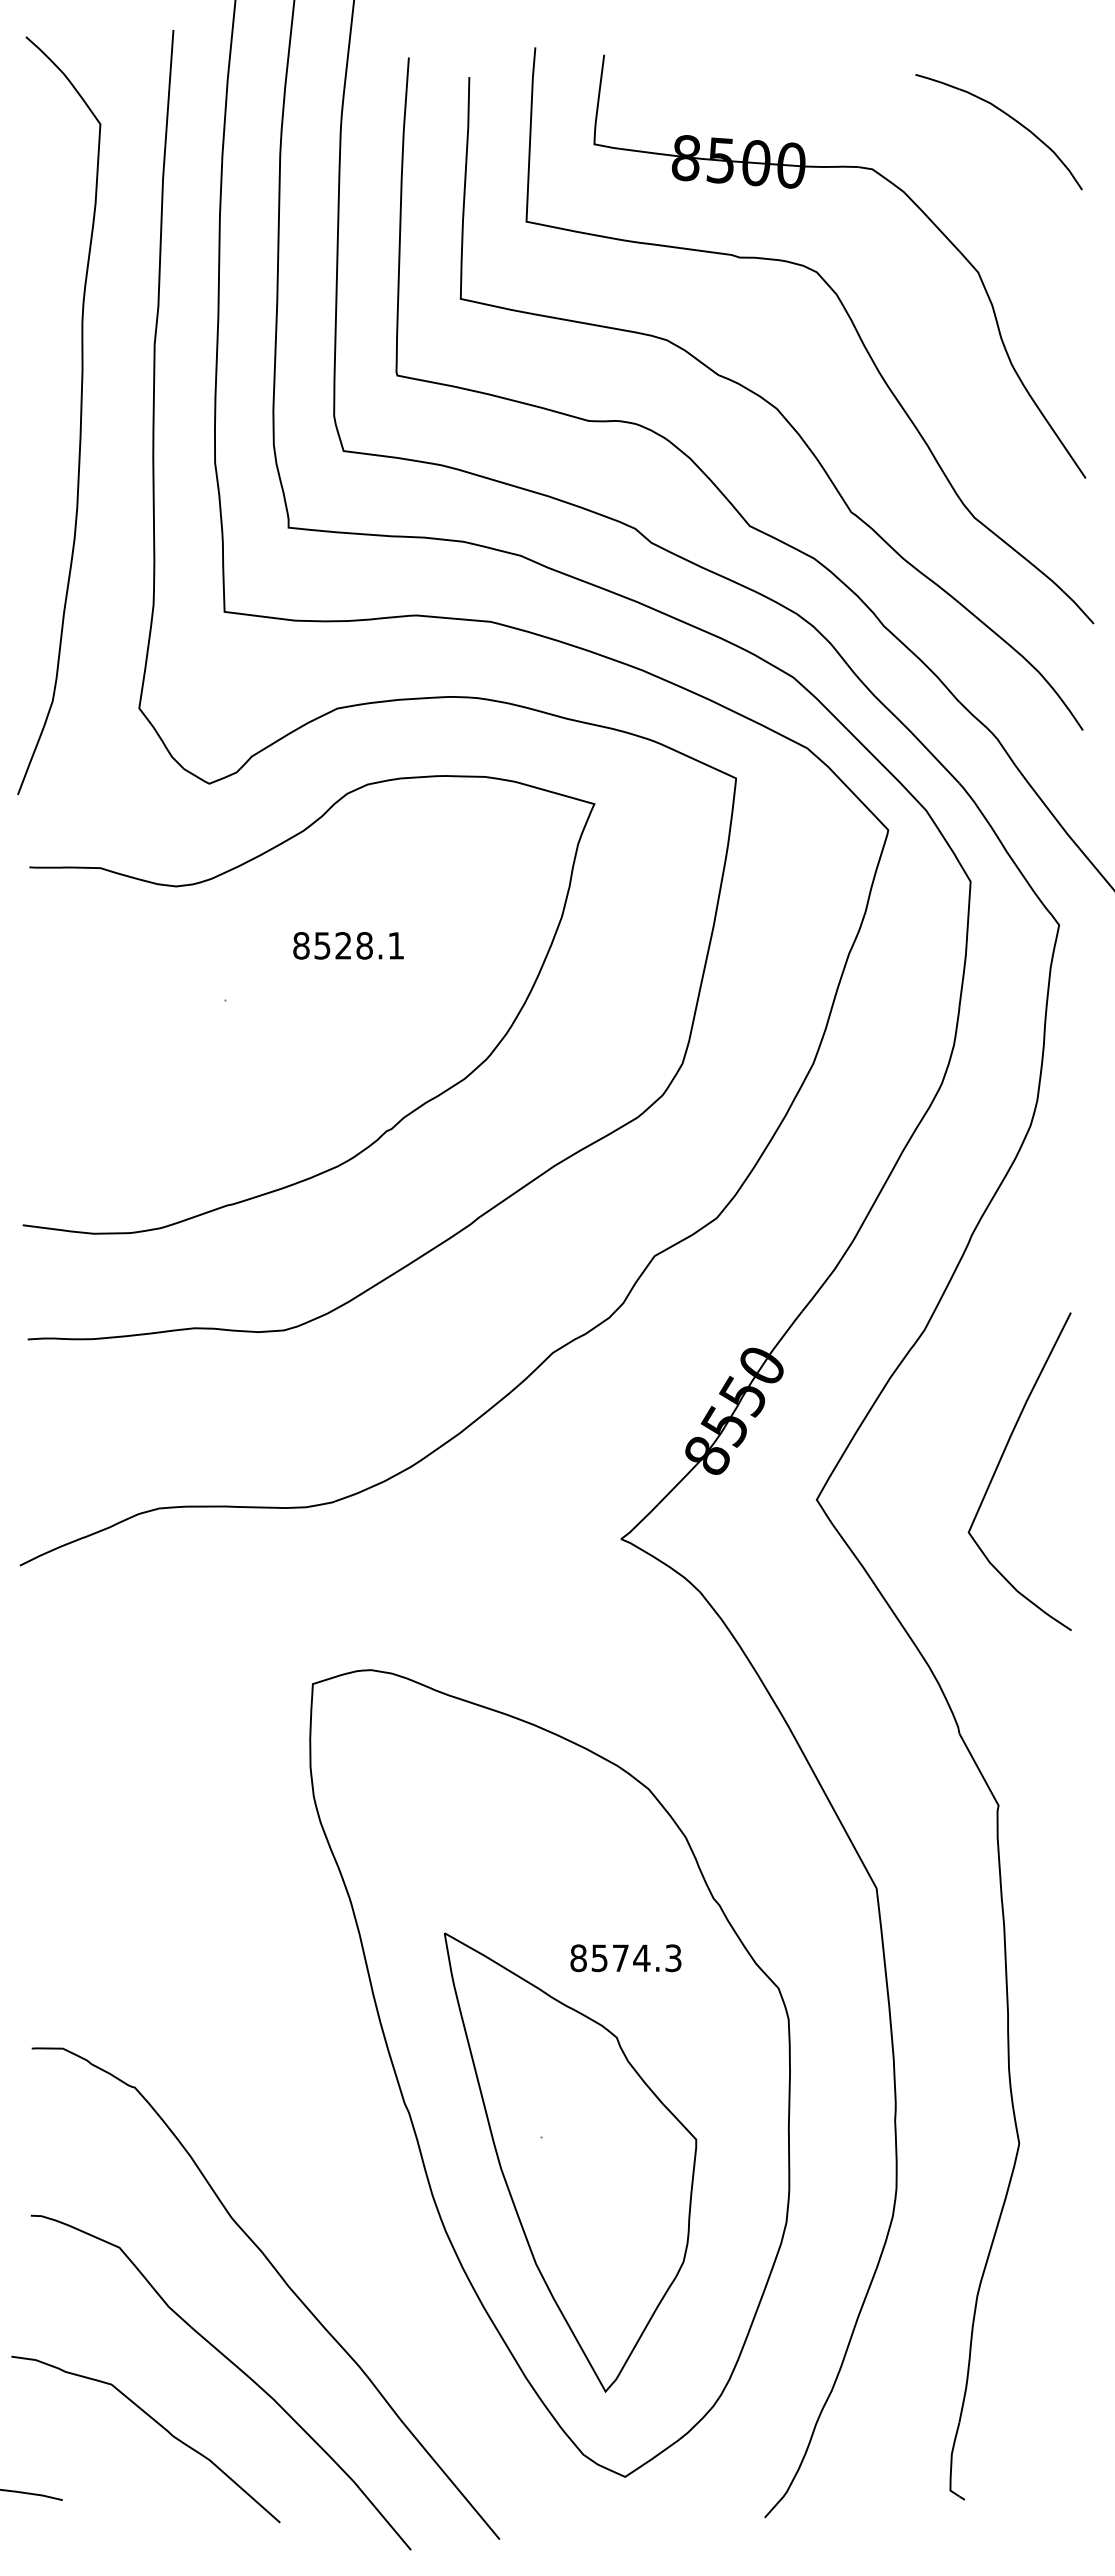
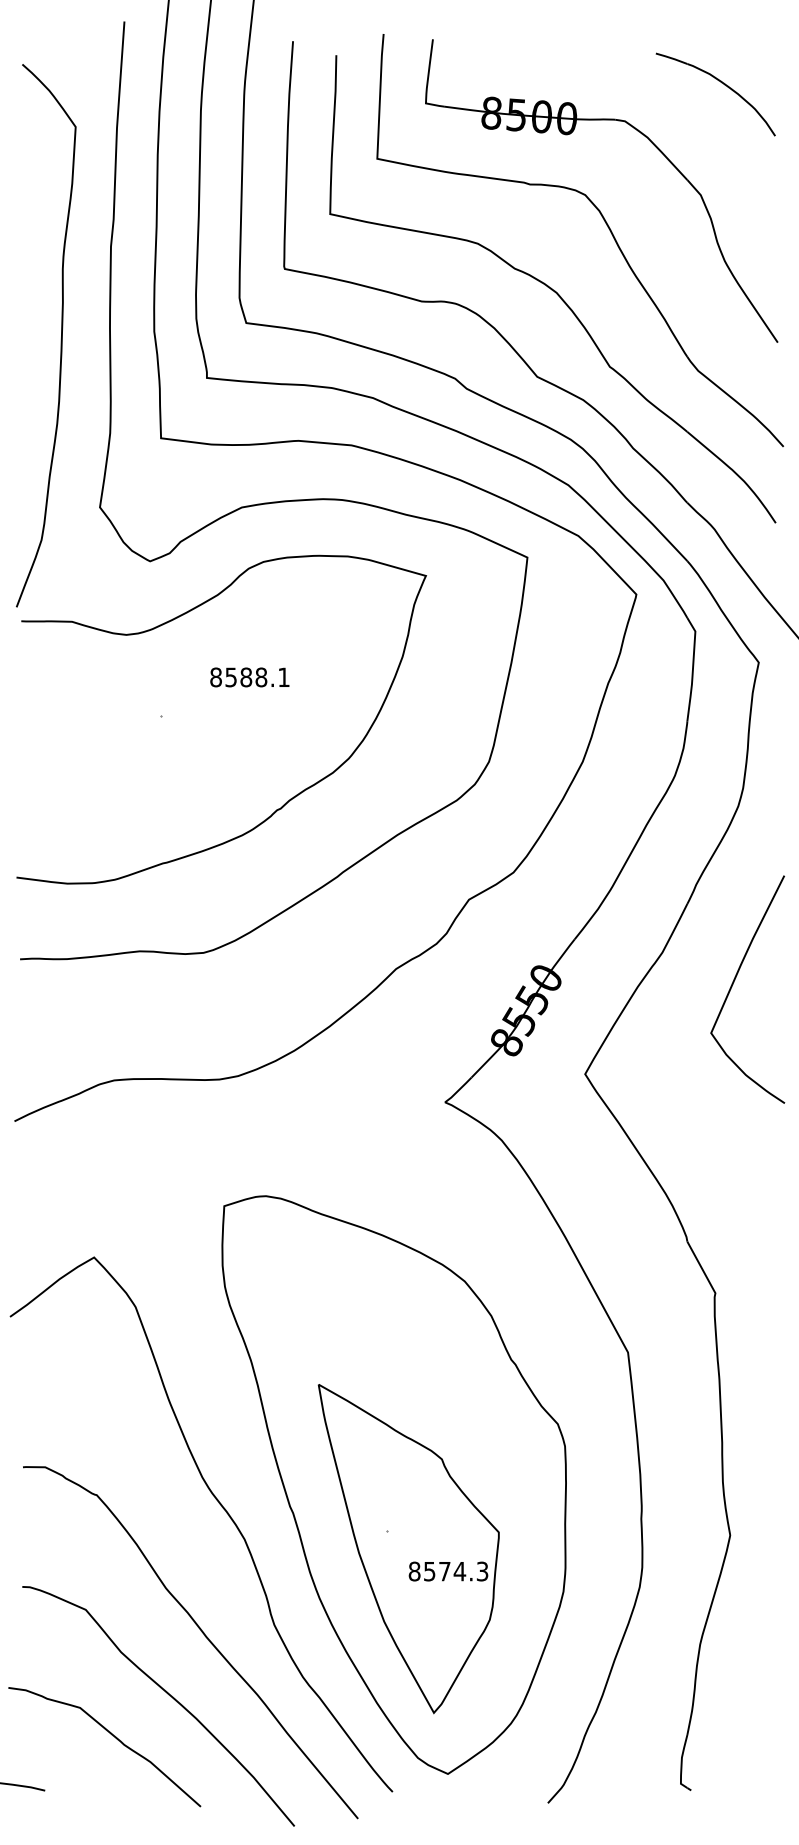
curve: (80, 415) -> (61, 335), moved
text: (343, 945) -> (246, 677), 8528.1 -> 8588.1
curve: (1000, 1462) -> (733, 983), moved
text: (625, 1958) -> (448, 1571), moved
curve: (309, 2104) -> (221, 1507), added

